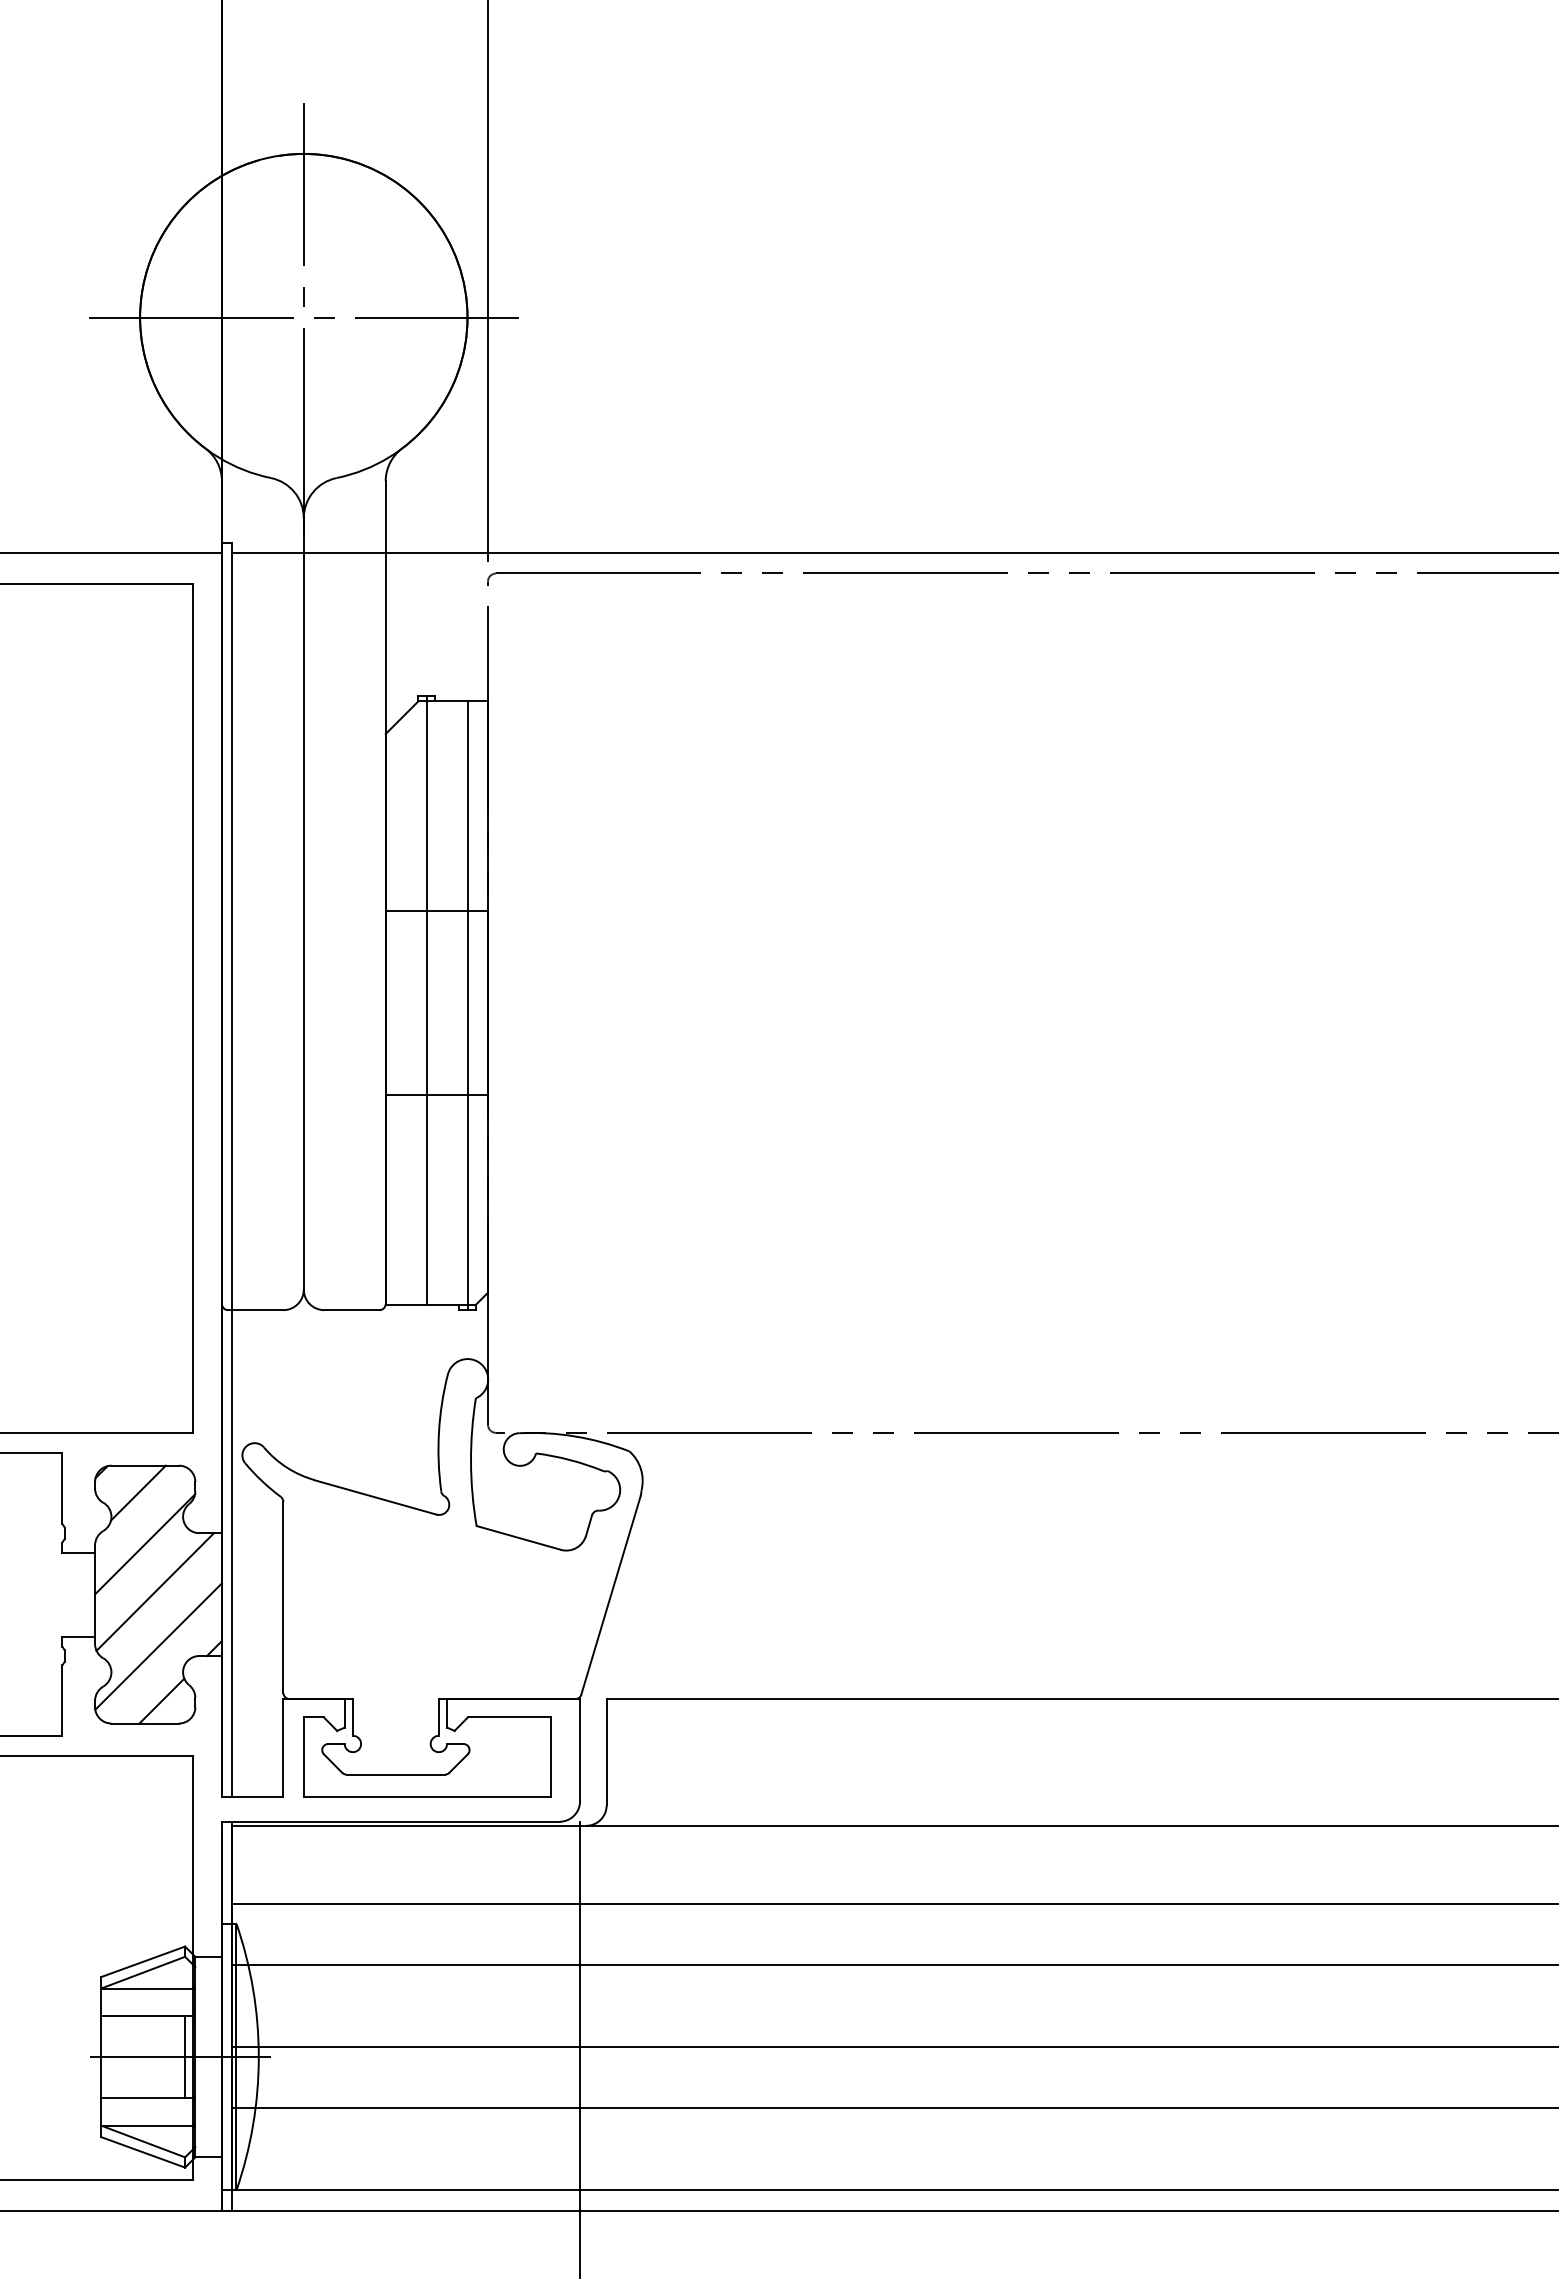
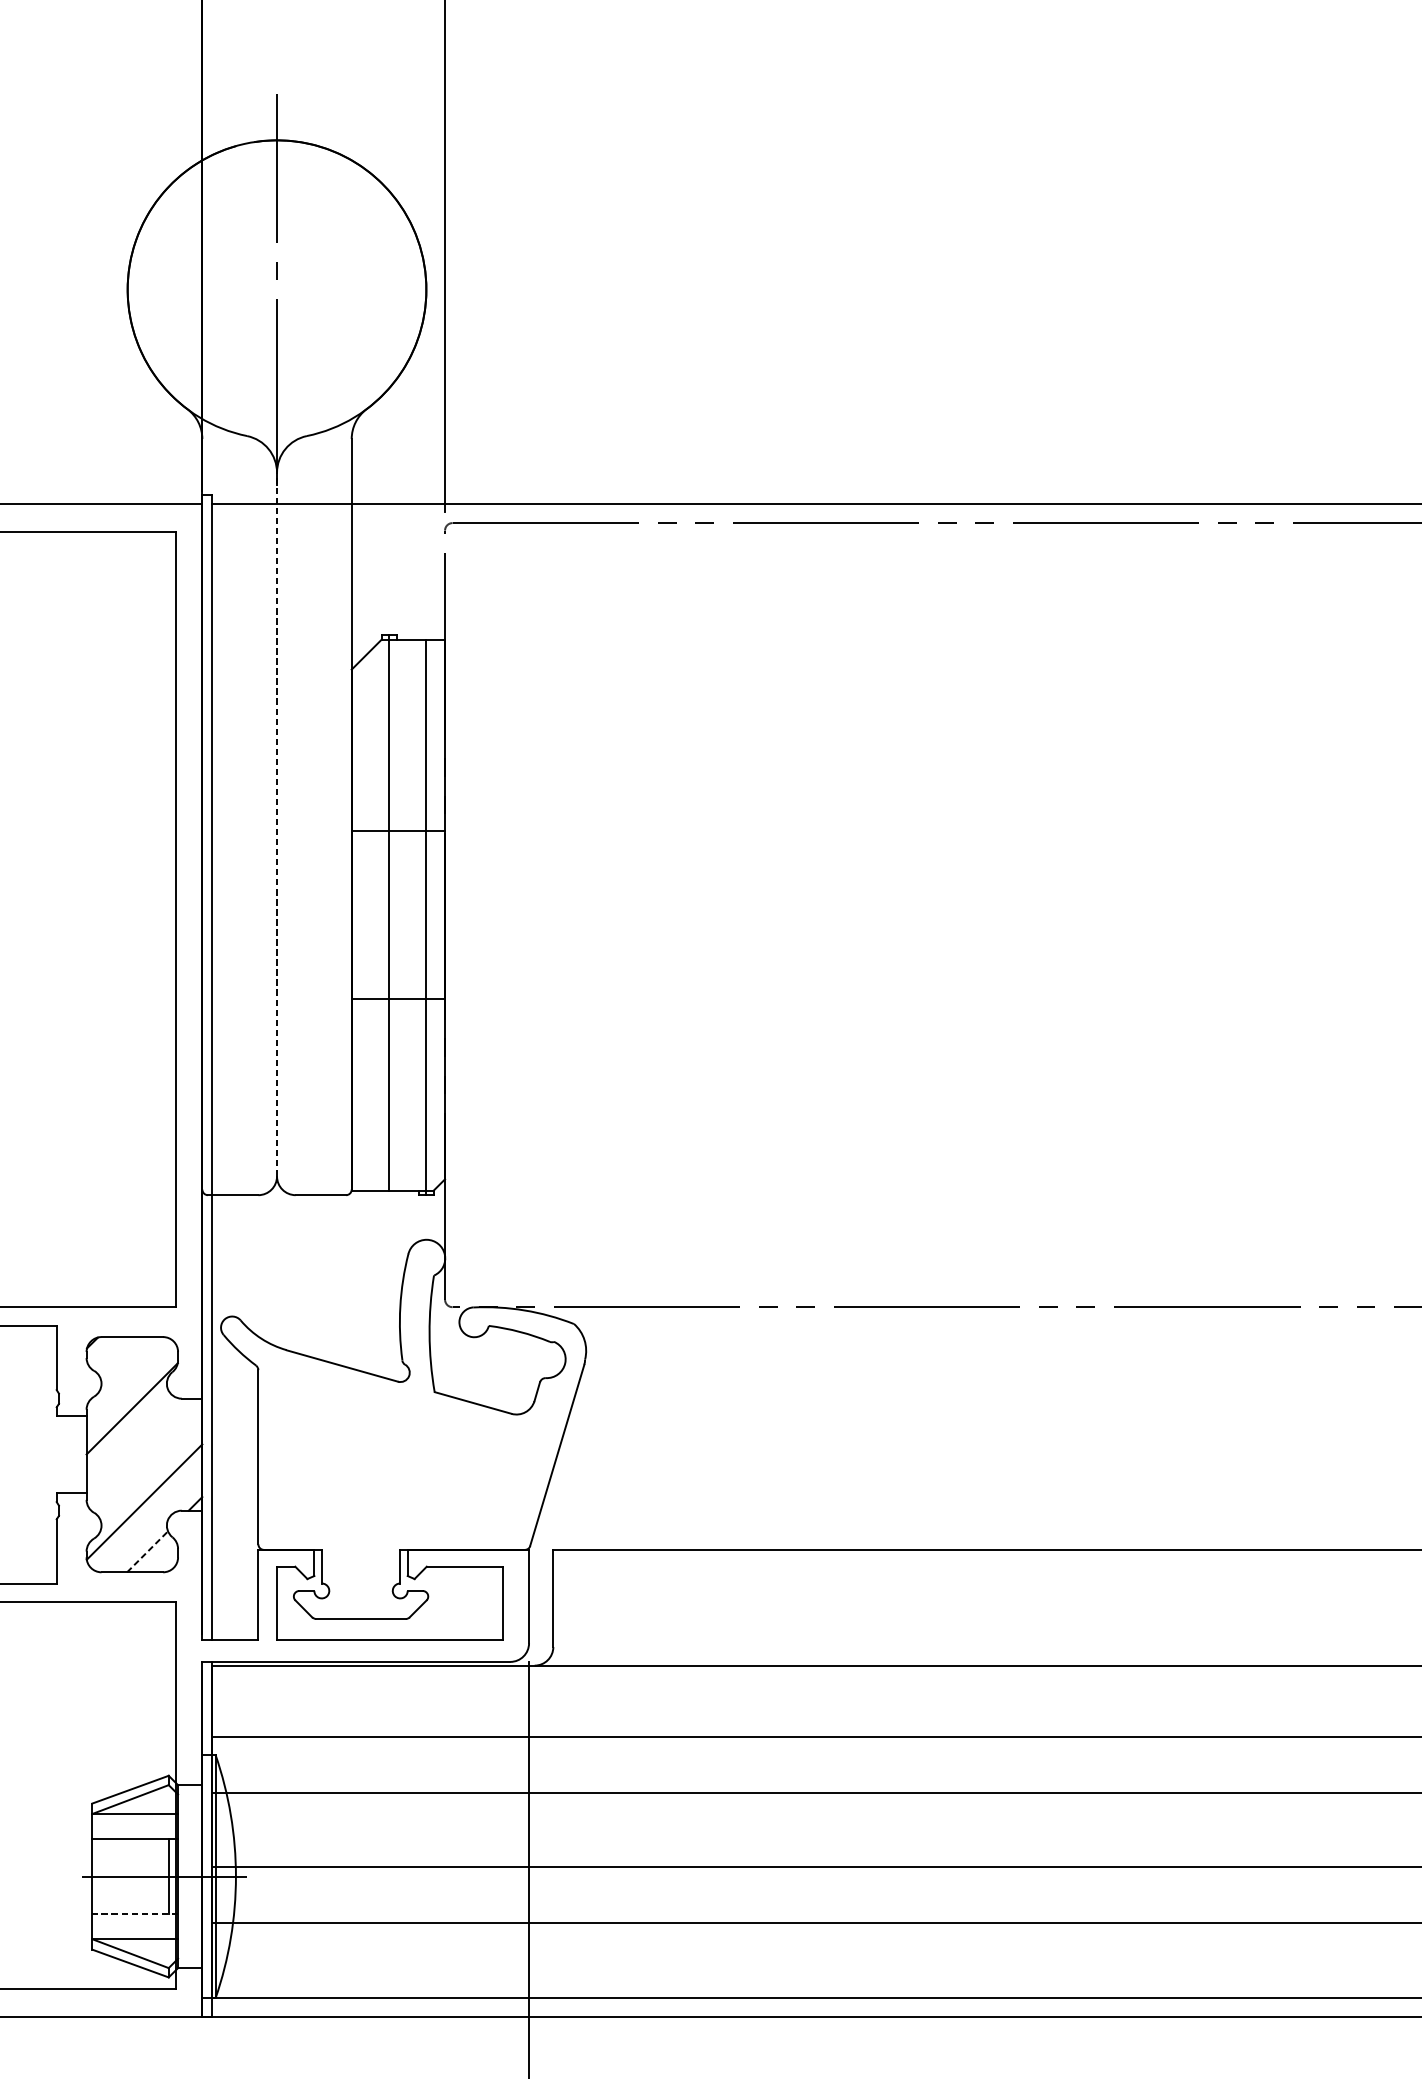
line: (303, 317) -> (276, 289), removed
line: (303, 903) -> (276, 824), solid -> dashed
line: (138, 1492) -> (126, 1361), removed
line: (154, 1591) -> (140, 1451), removed
line: (161, 1701) -> (147, 1552), solid -> dashed
line: (147, 2098) -> (134, 1914), solid -> dashed

